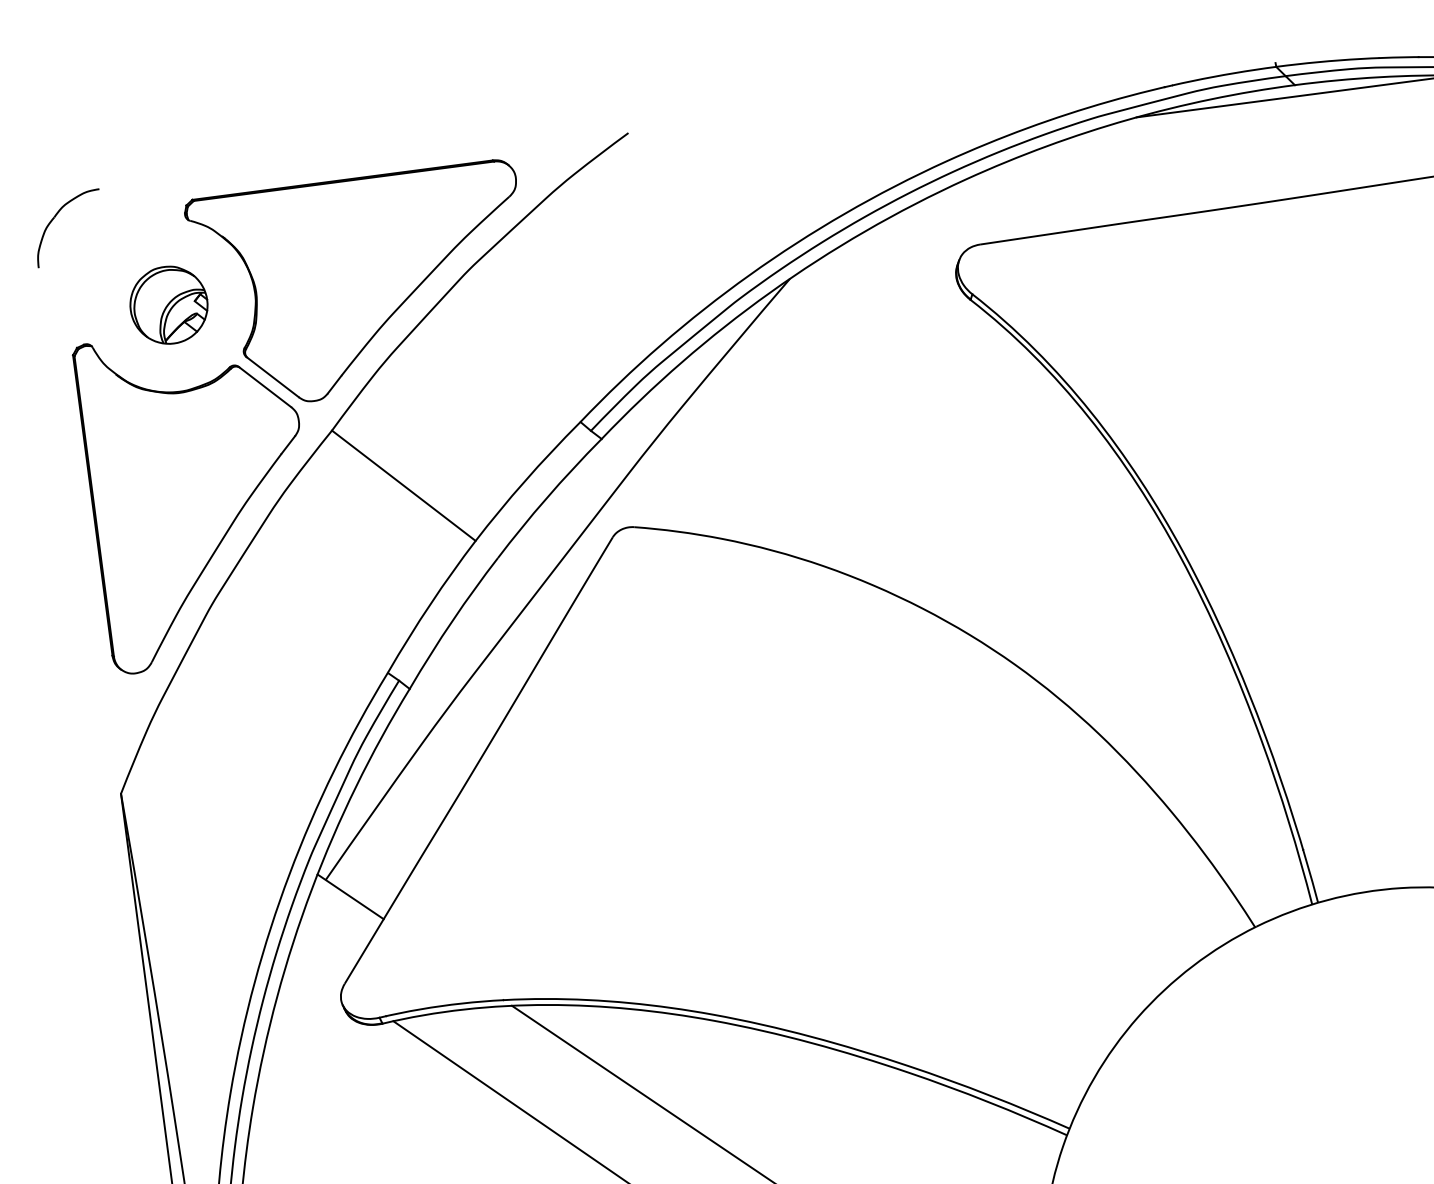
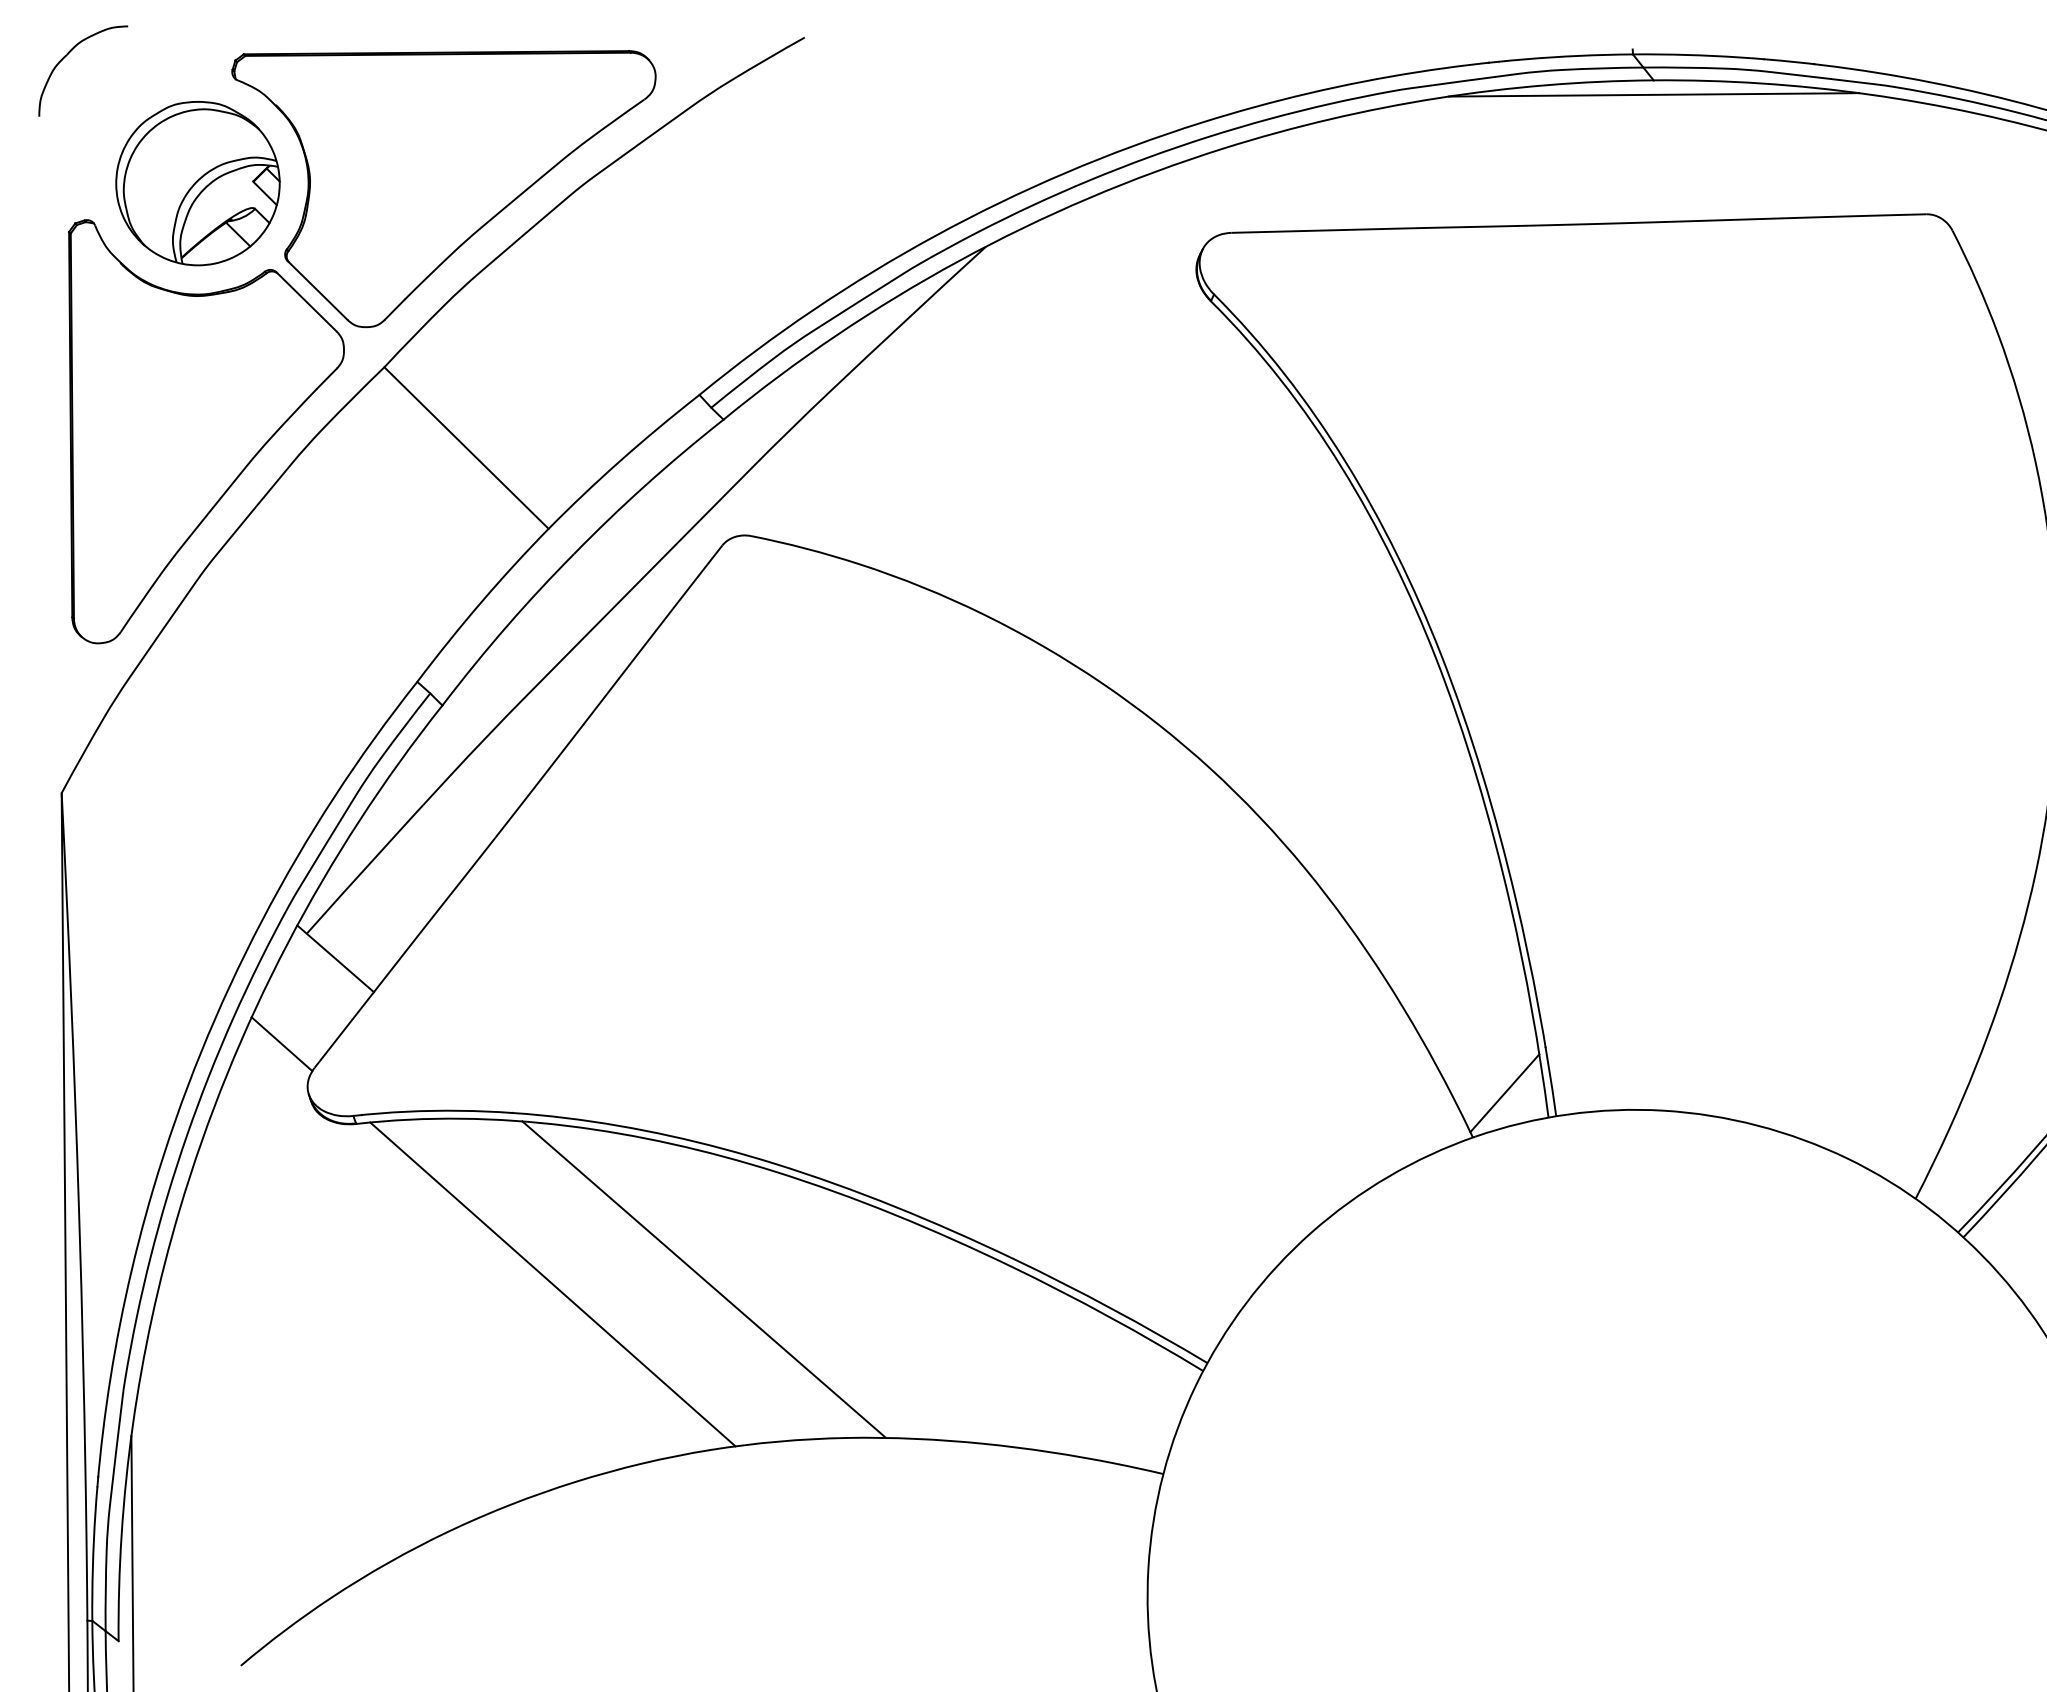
part: (168, 305) -> (197, 183), size x1.67
line: (1275, 889) -> (1504, 1093), added
line: (316, 968) -> (281, 1044), added

